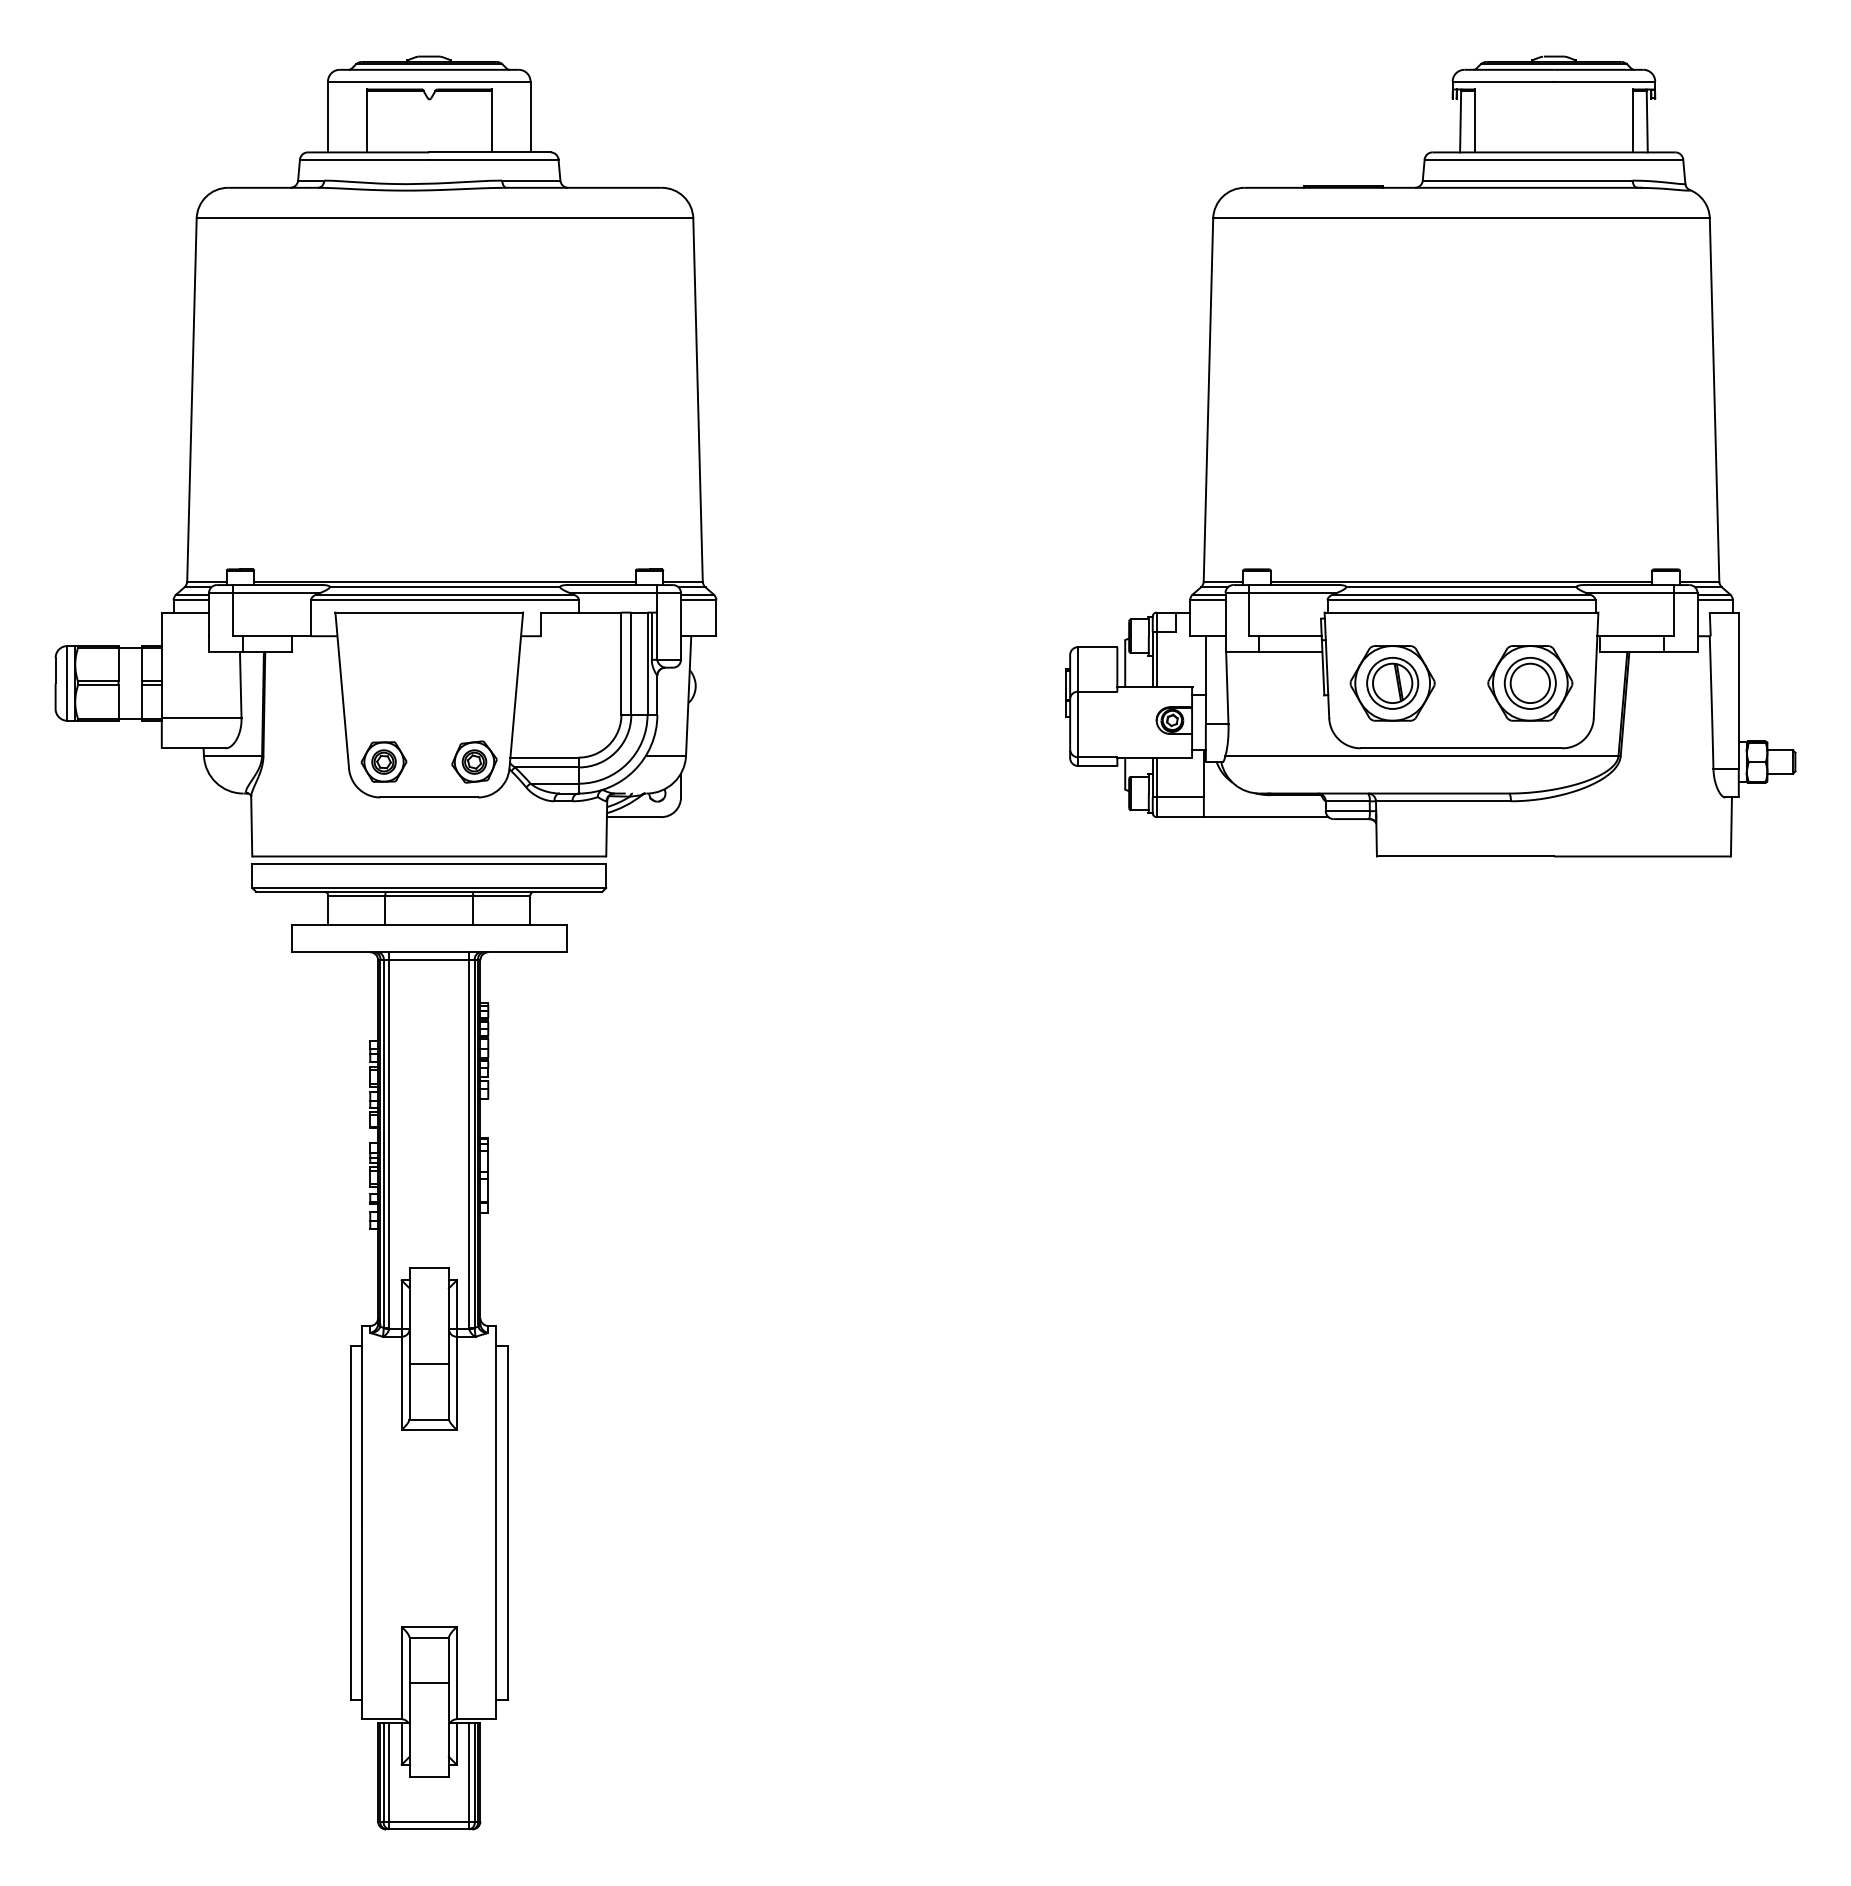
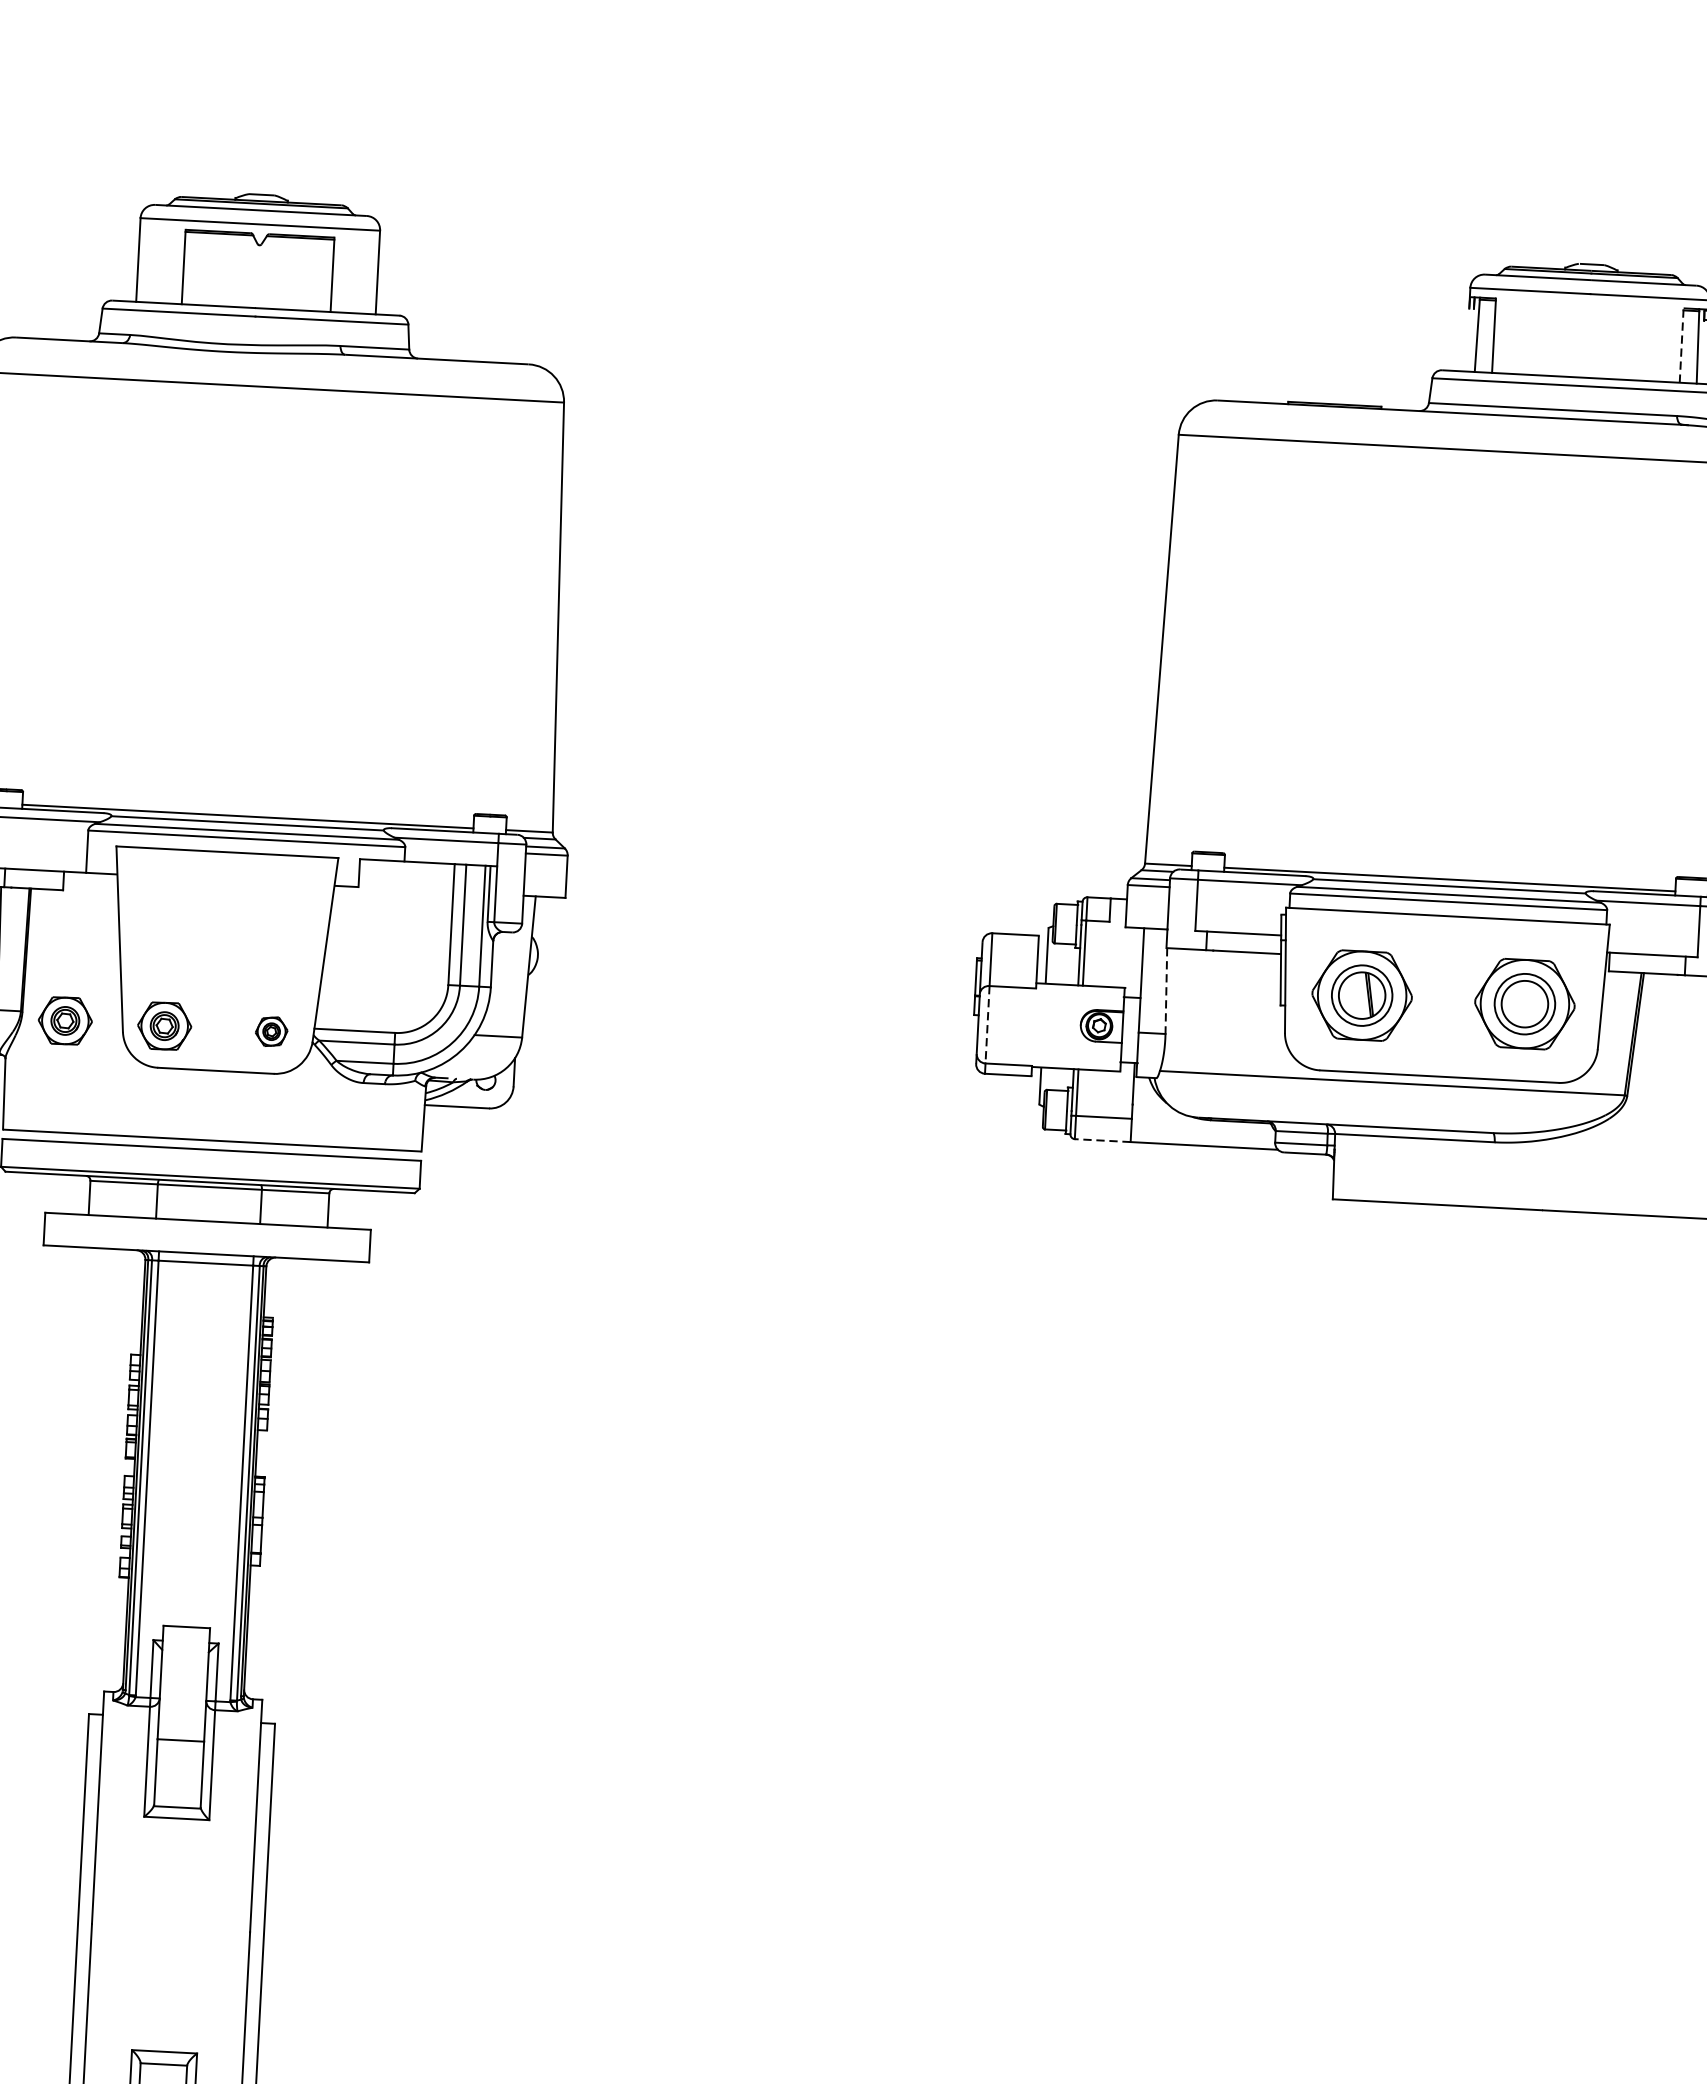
line: (1633, 120) -> (1681, 344), solid -> dashed
line: (1227, 688) -> (1166, 991), solid -> dashed
line: (1078, 724) -> (988, 1024), solid -> dashed
part: (299, 761) -> (64, 1020), added
part: (474, 761) -> (271, 1031), size x0.6
line: (1180, 817) -> (1102, 1141), solid -> dashed

